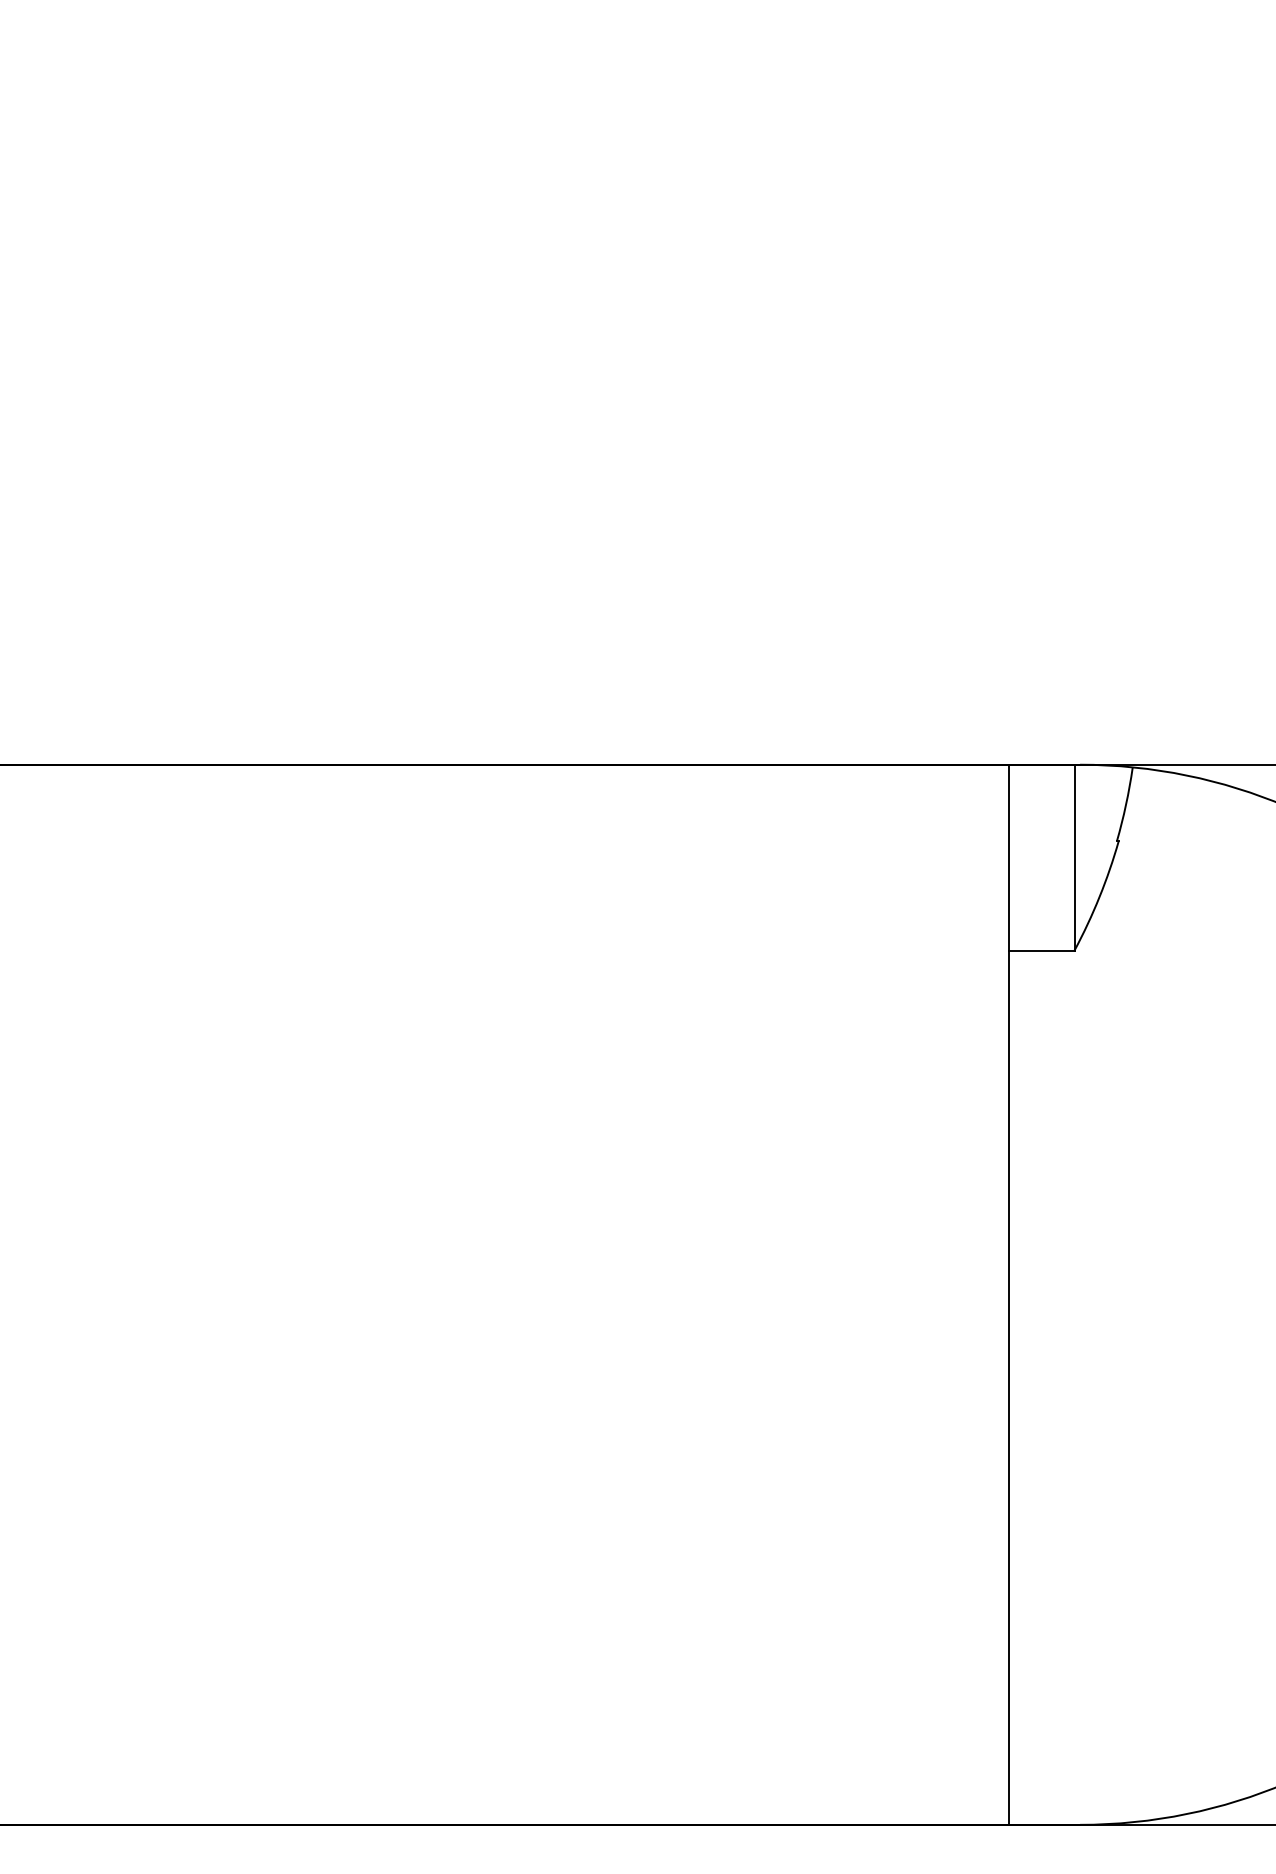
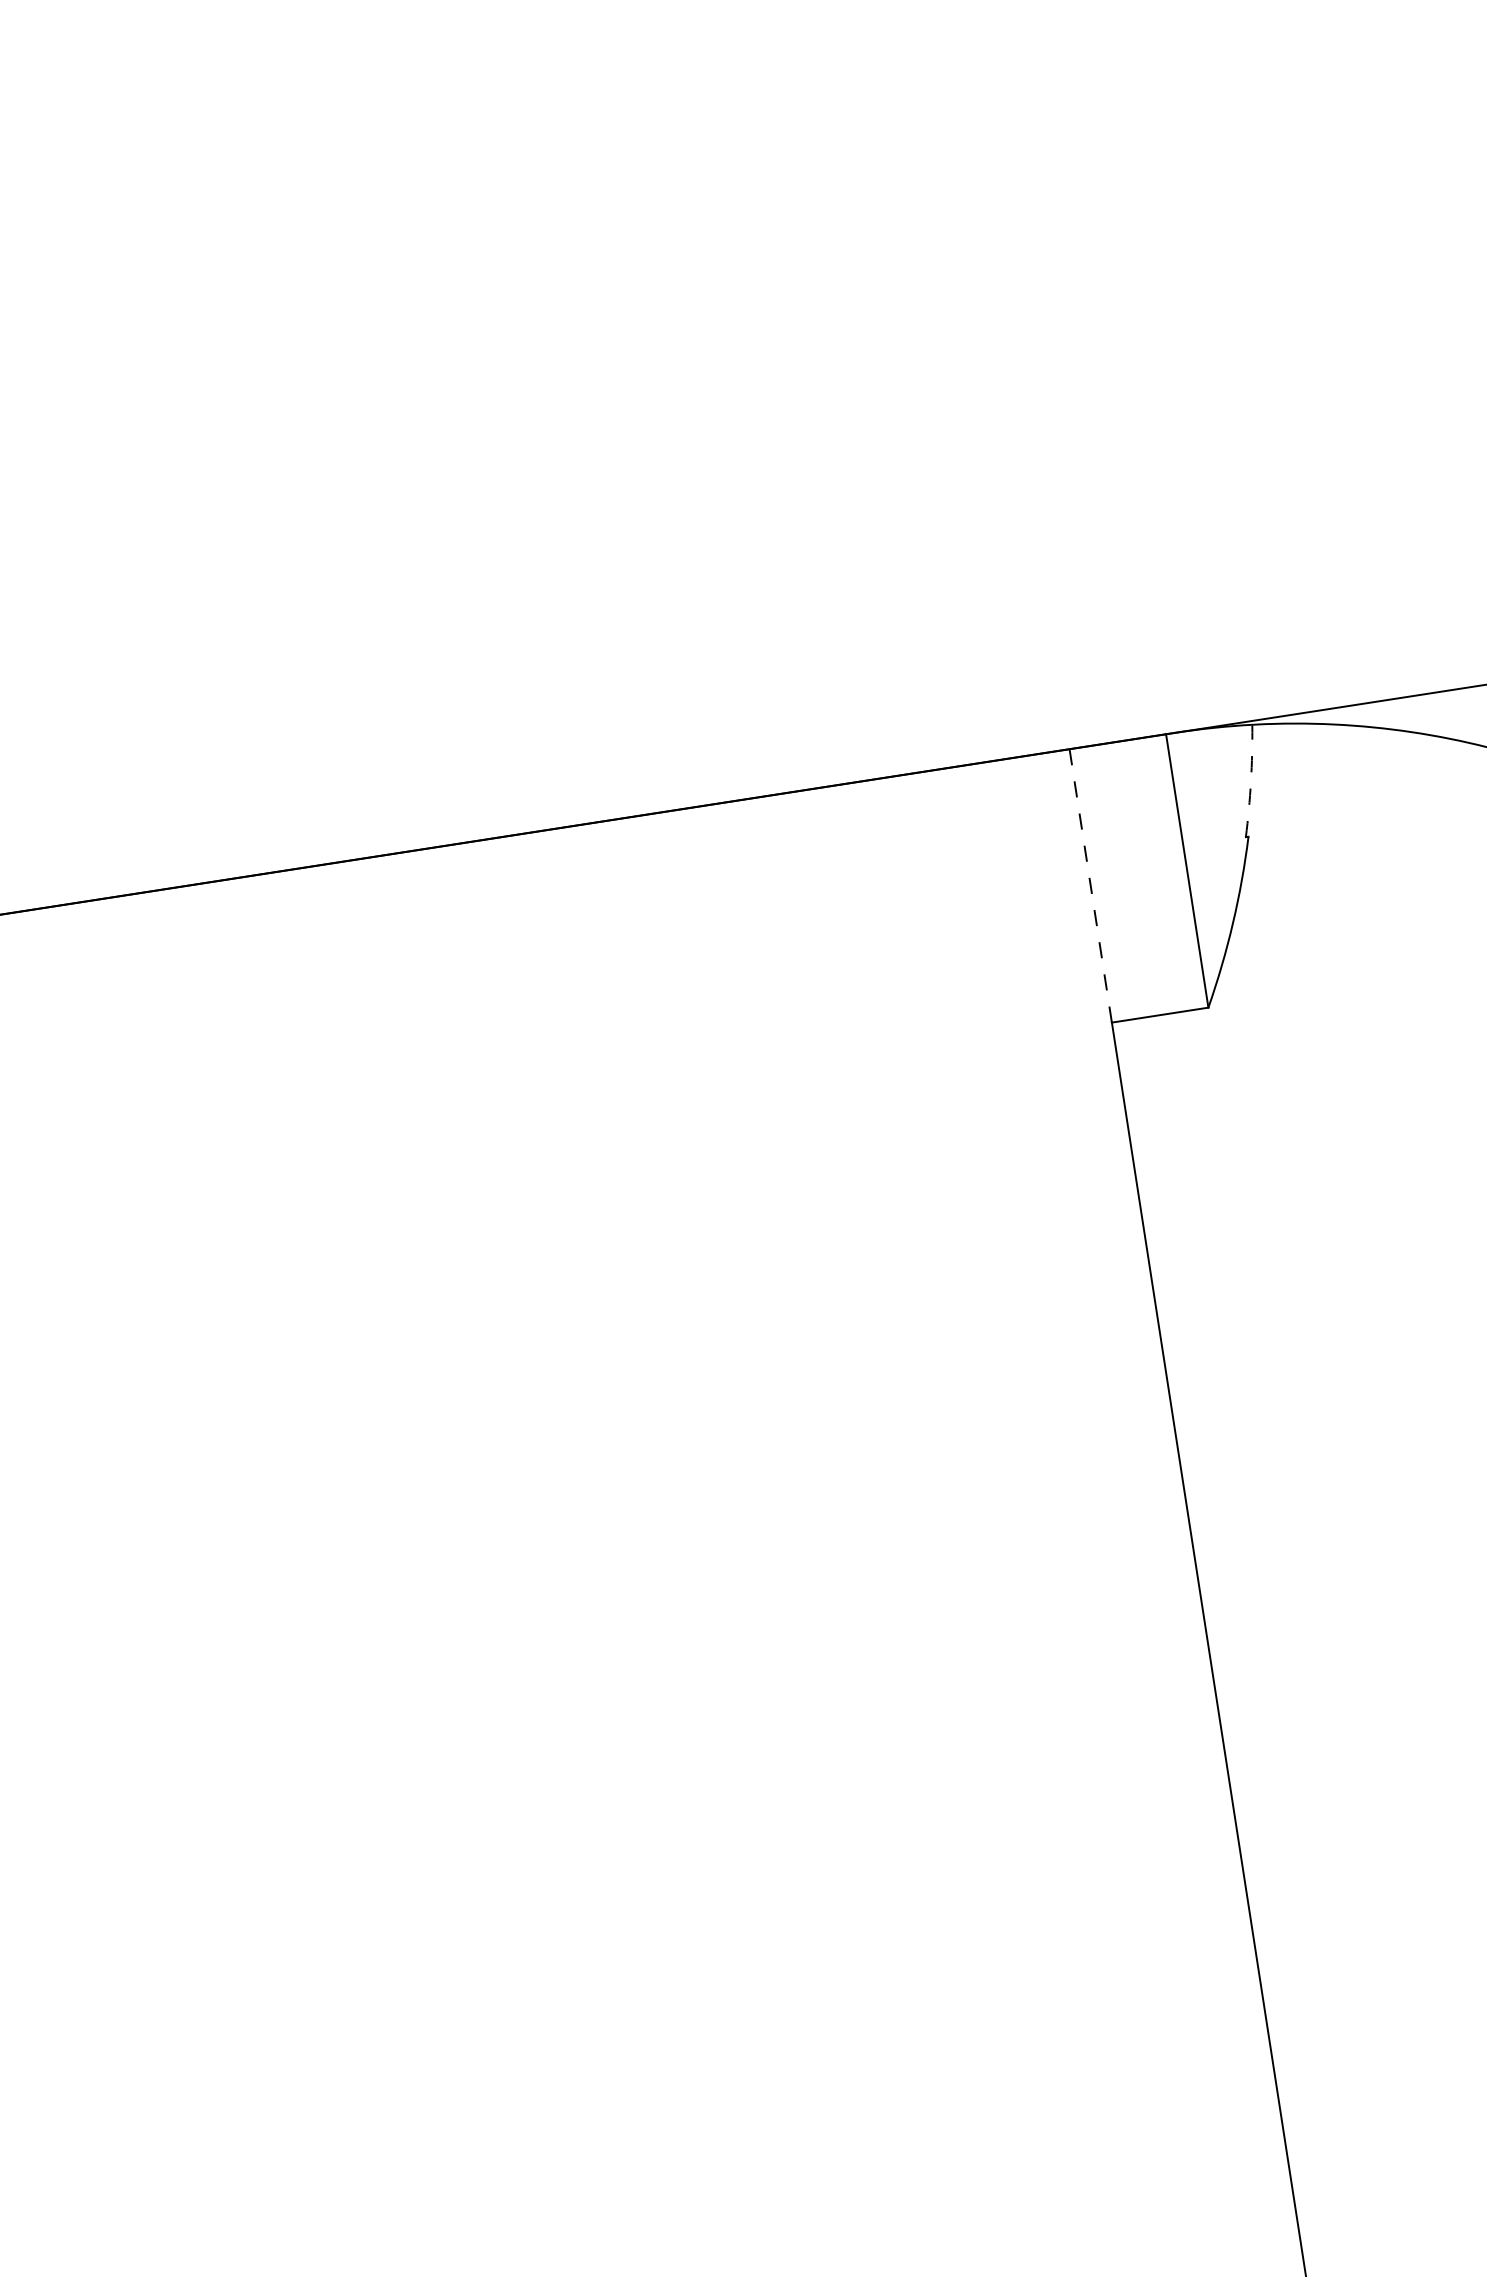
arc: (1126, 804) -> (1251, 780), solid -> dashed
line: (1008, 857) -> (1089, 885), solid -> dashed

